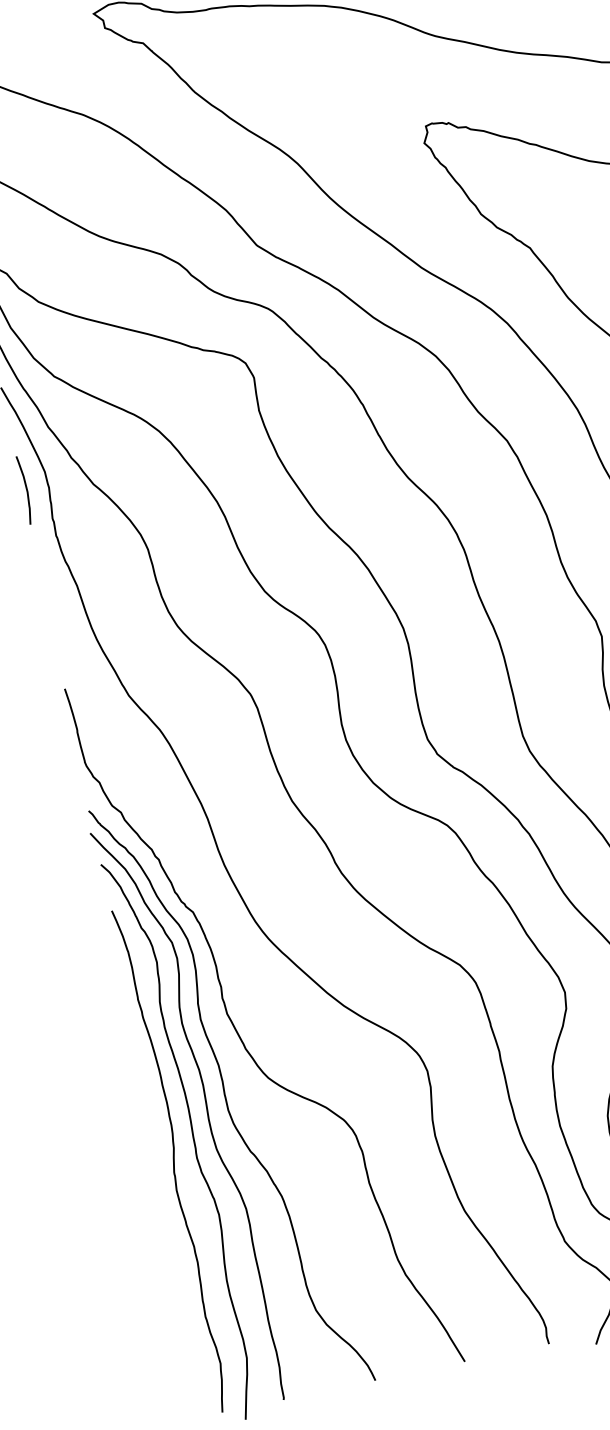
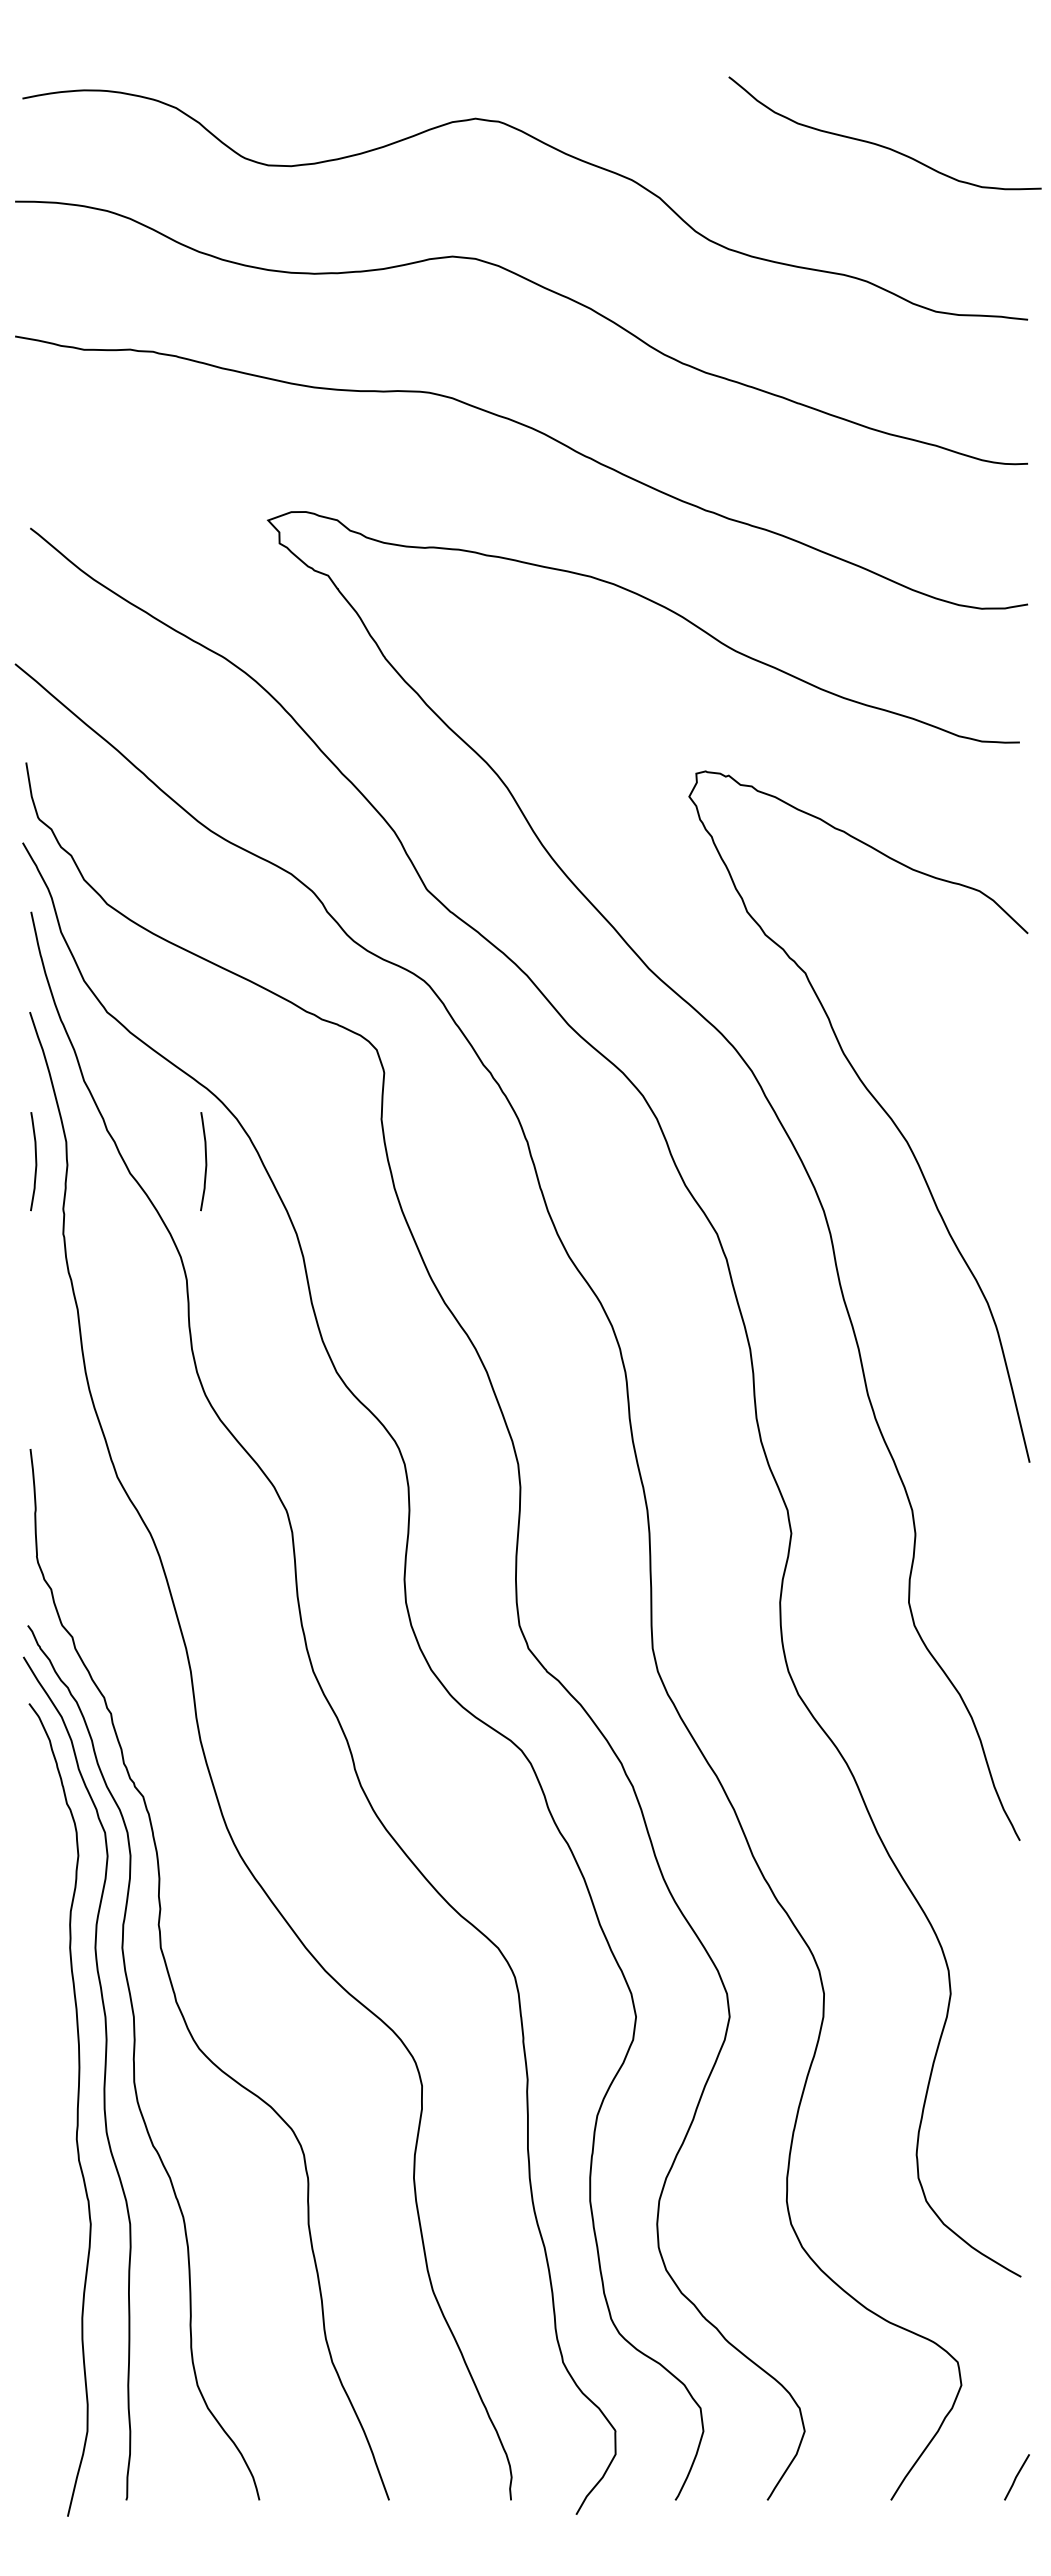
curve: (143, 465) -> (205, 1161), added
curve: (173, 1159) -> (43, 2134), removed

